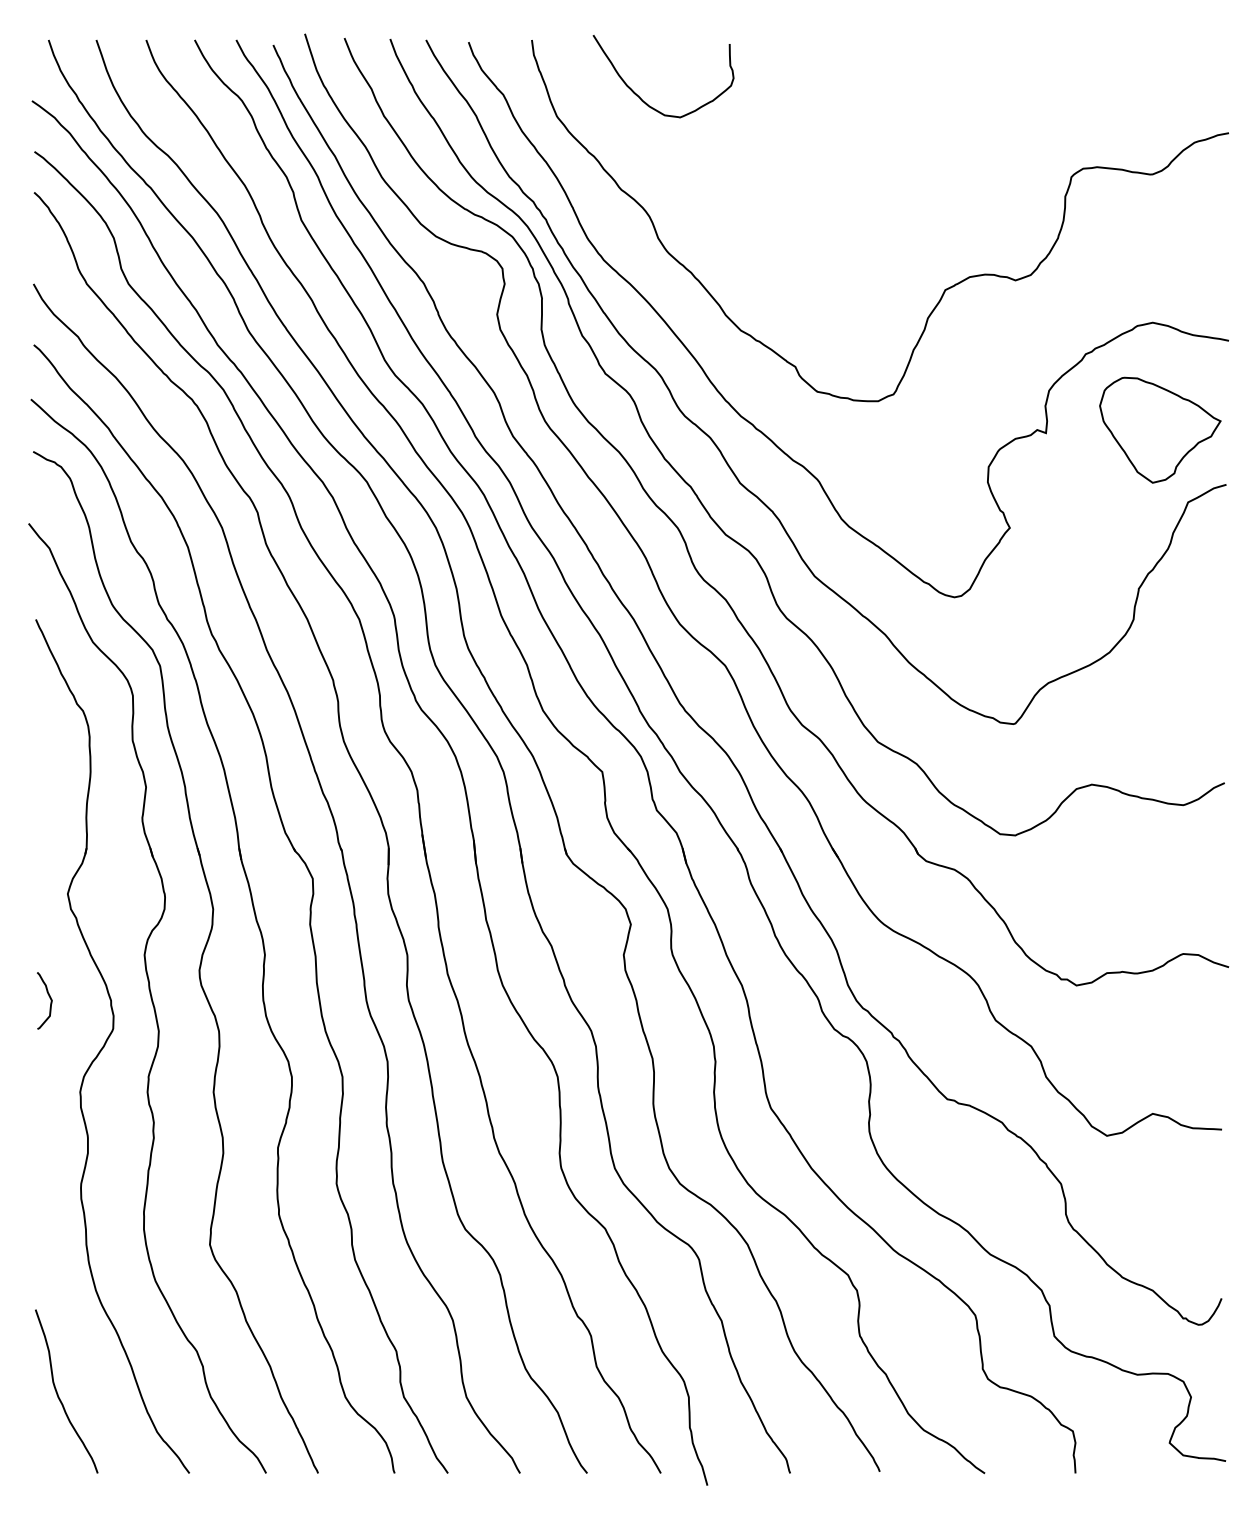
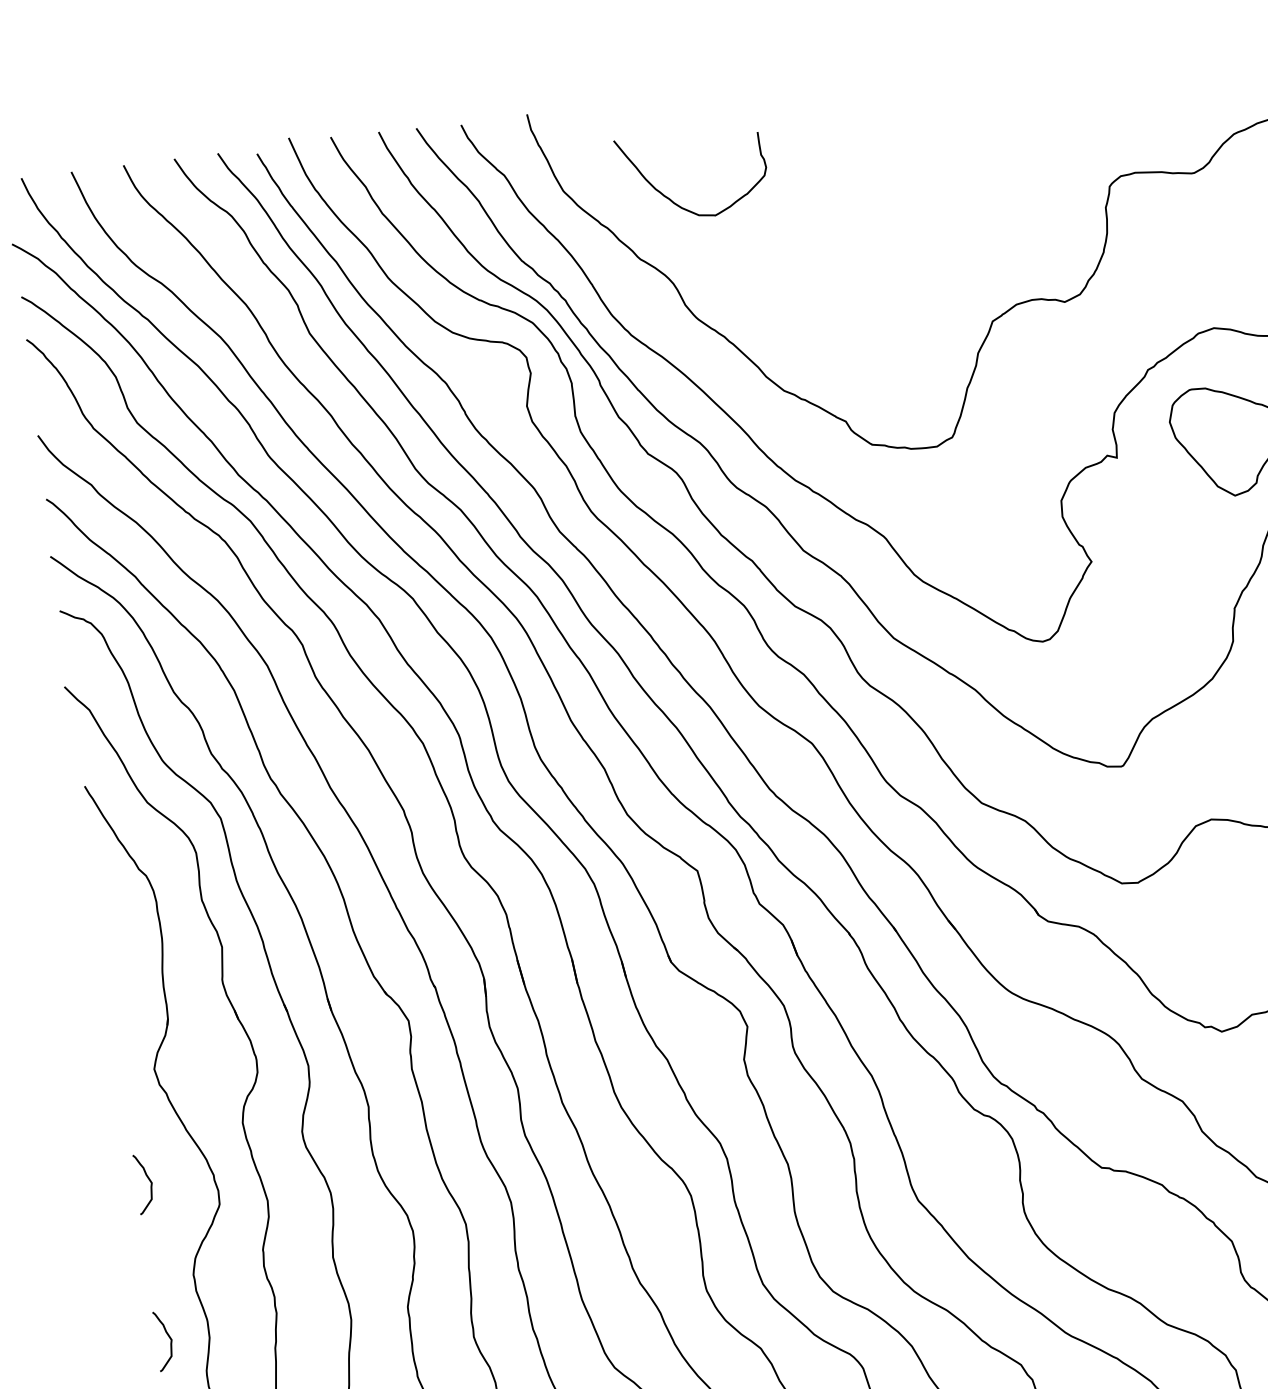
curve: (639, 95) -> (669, 197), moved
curve: (49, 1148) -> (168, 1337), added

